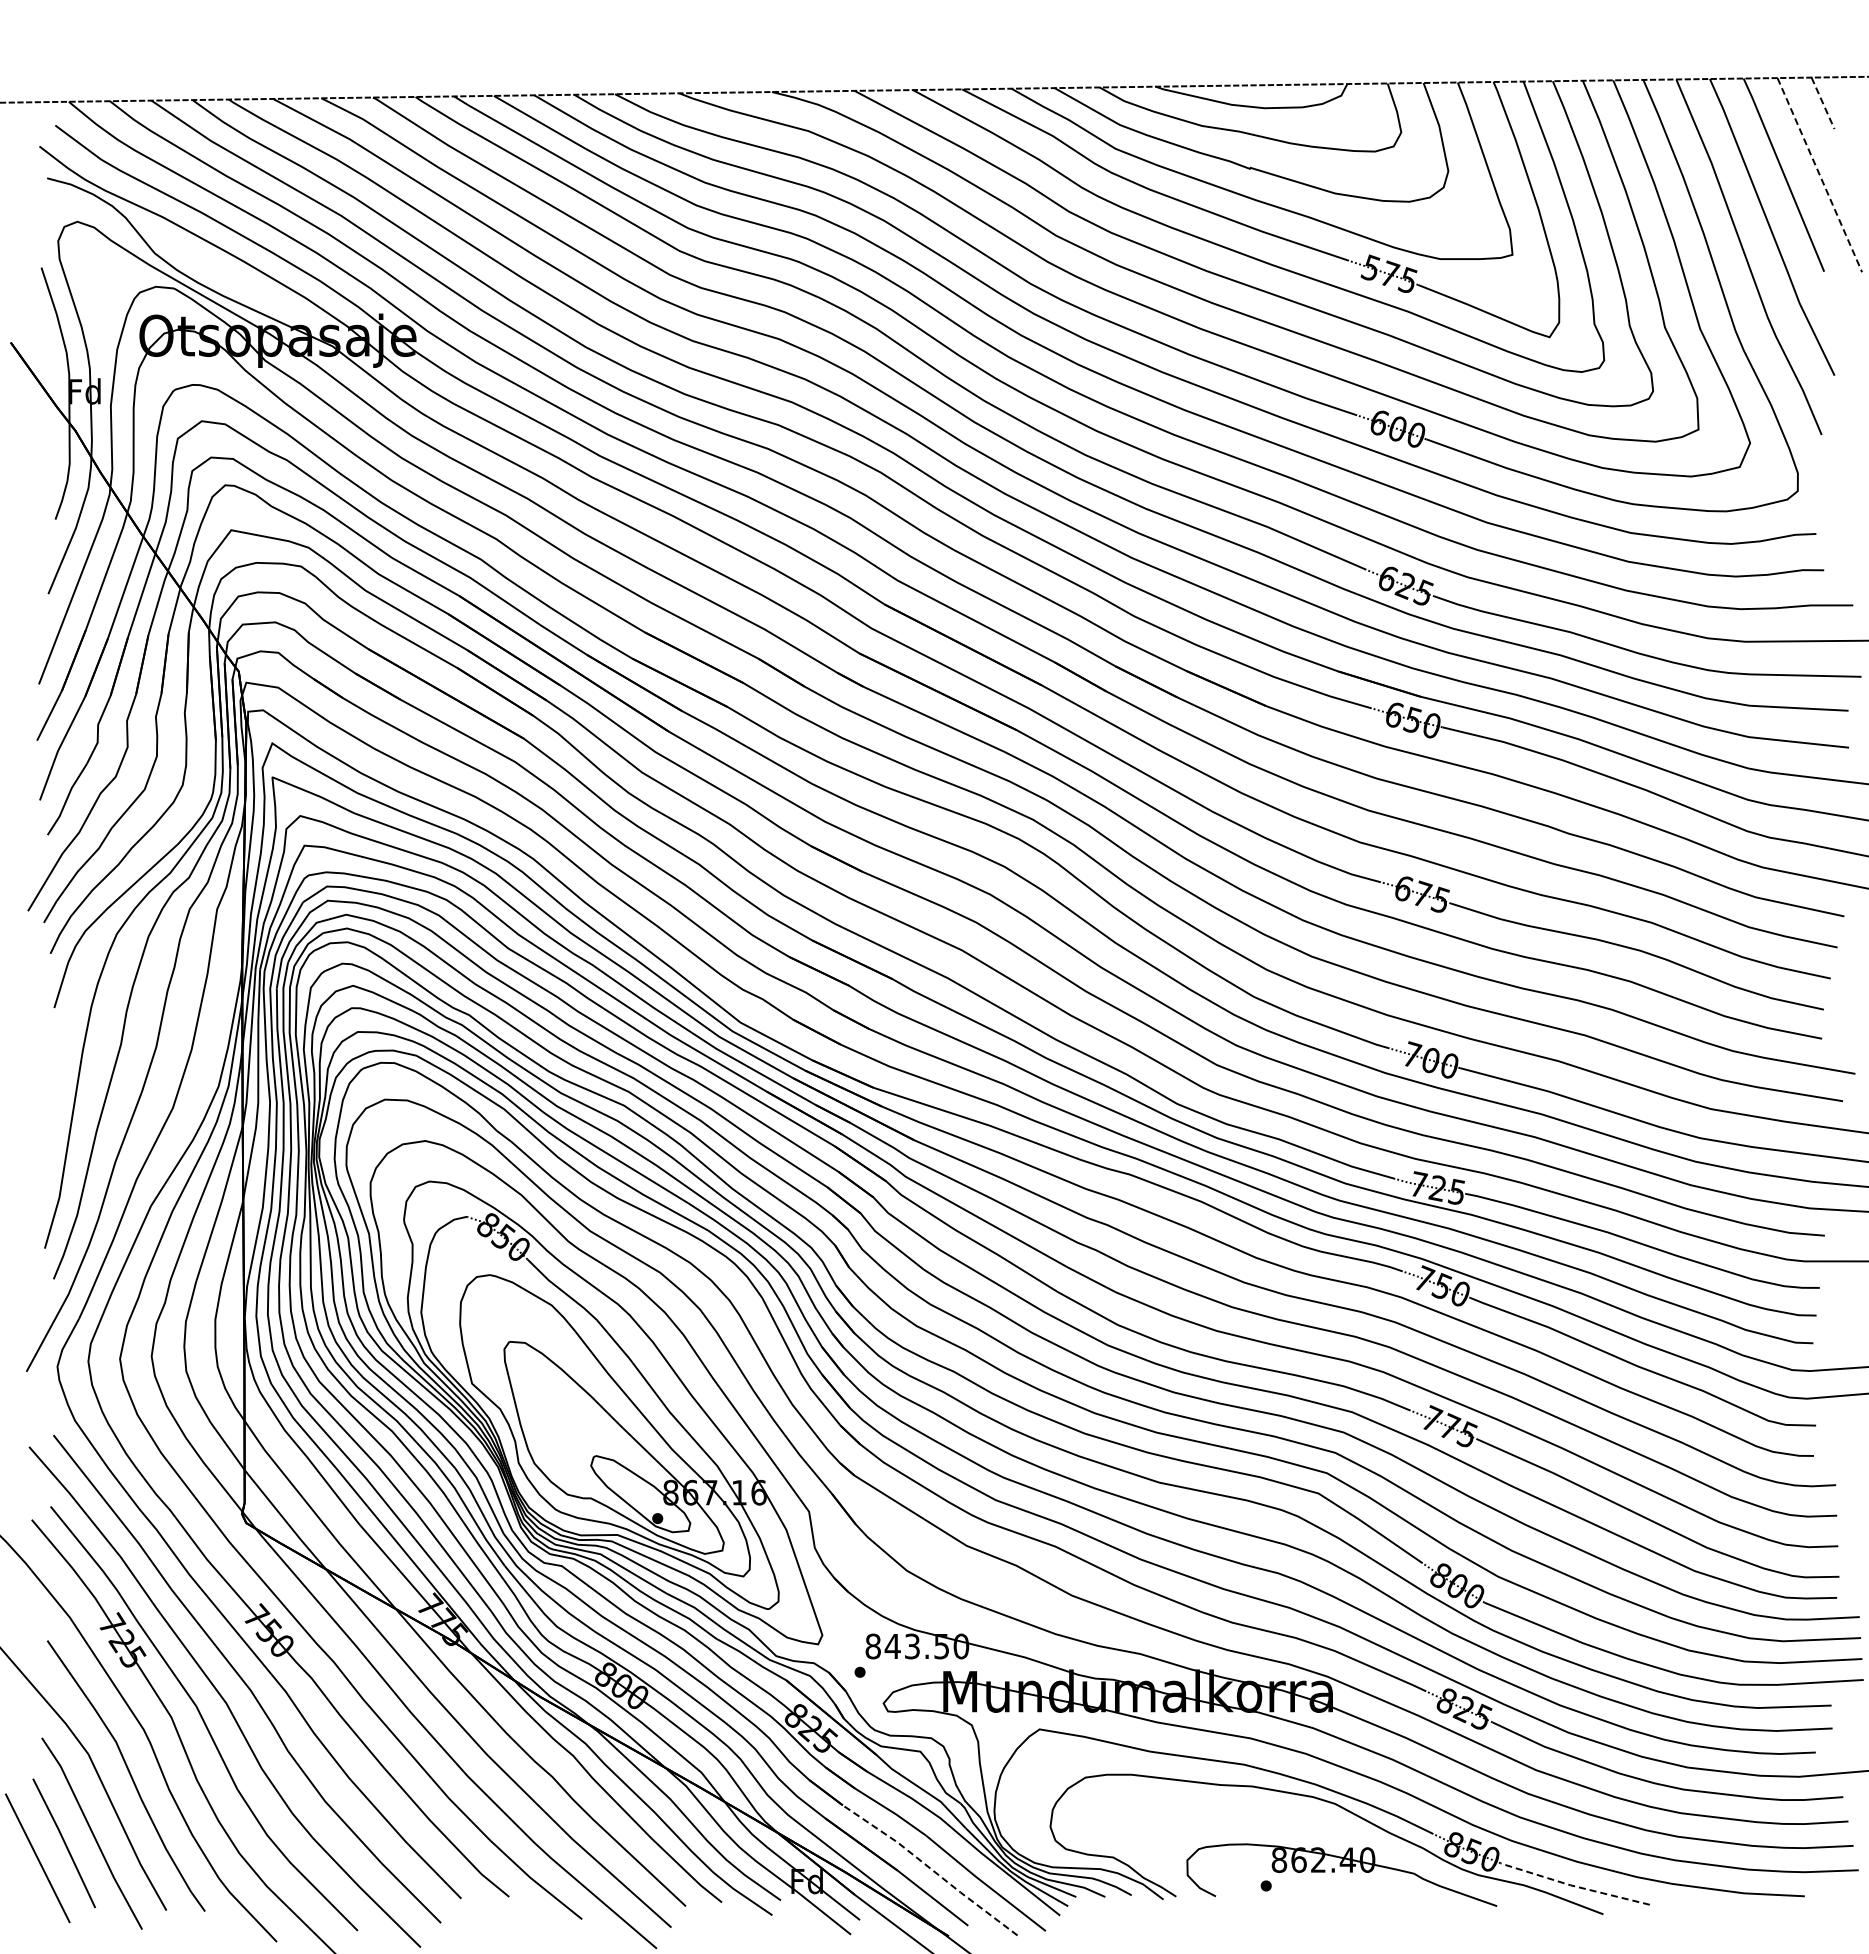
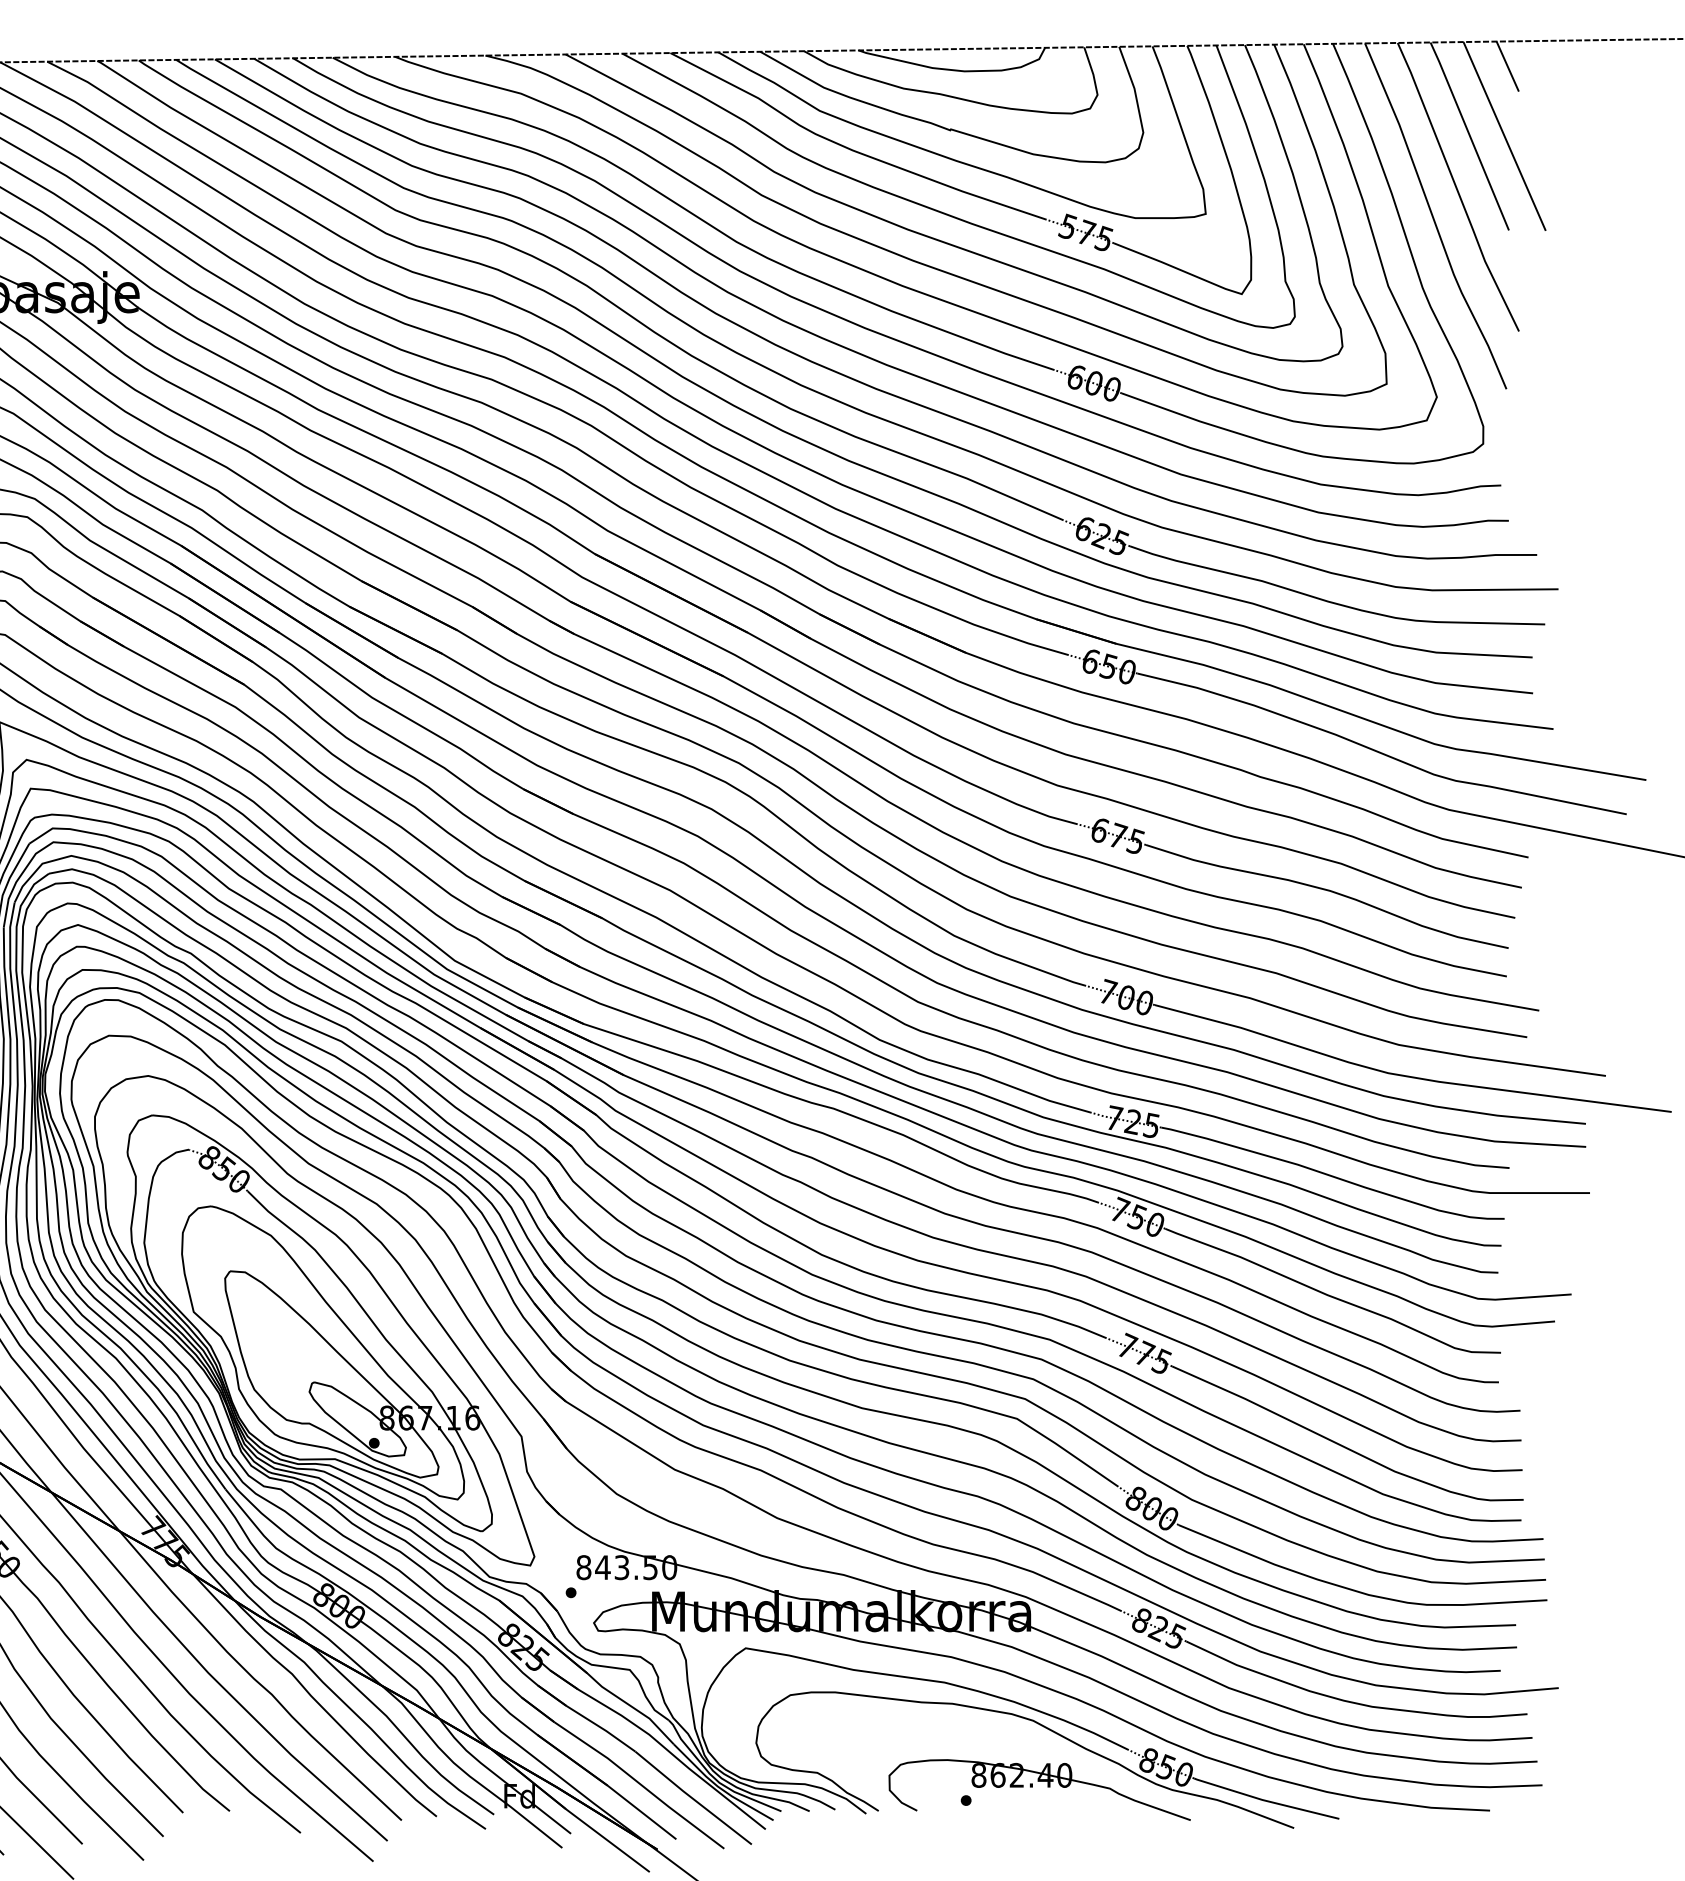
line: (1823, 103) -> (1508, 66), dashed -> solid
line: (1819, 175) -> (1504, 136), dashed -> solid
line: (931, 1869) -> (640, 1784), dashed -> solid
line: (1572, 1885) -> (1264, 1800), dashed -> solid

